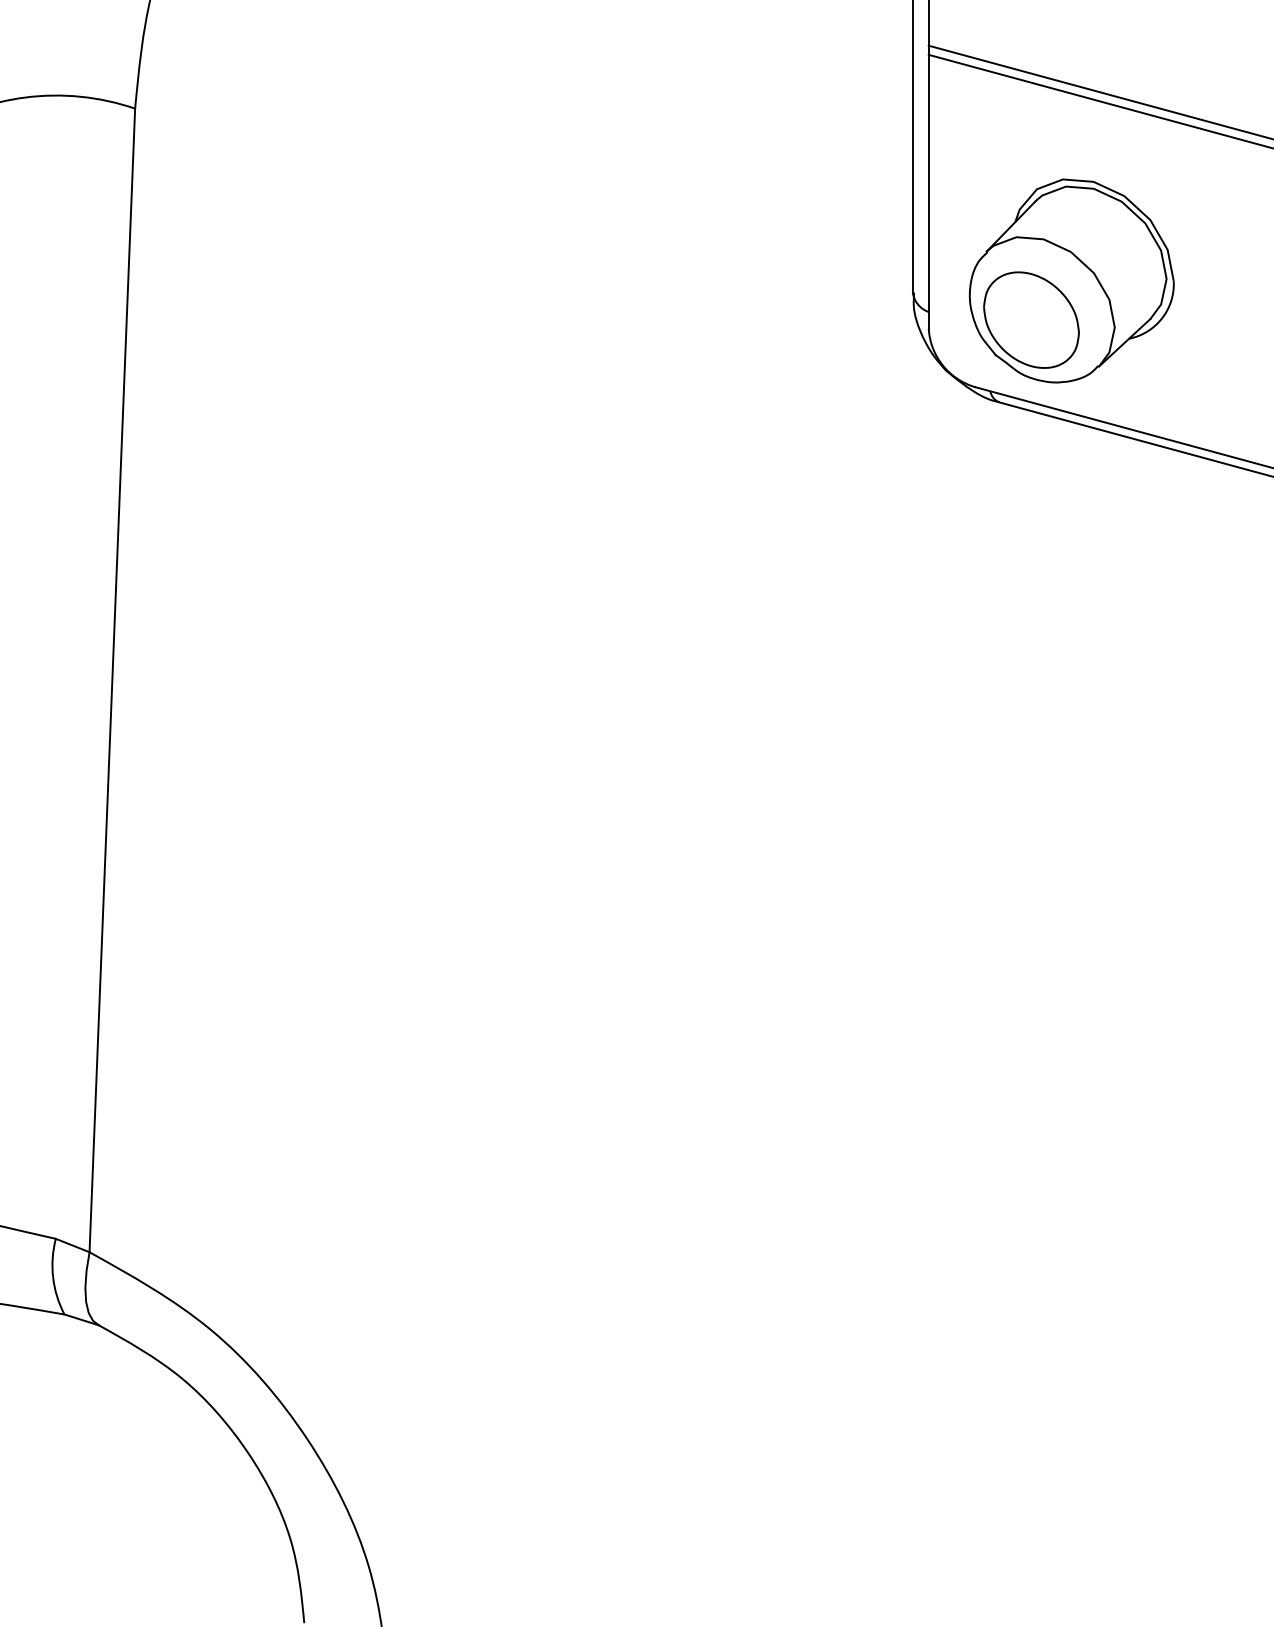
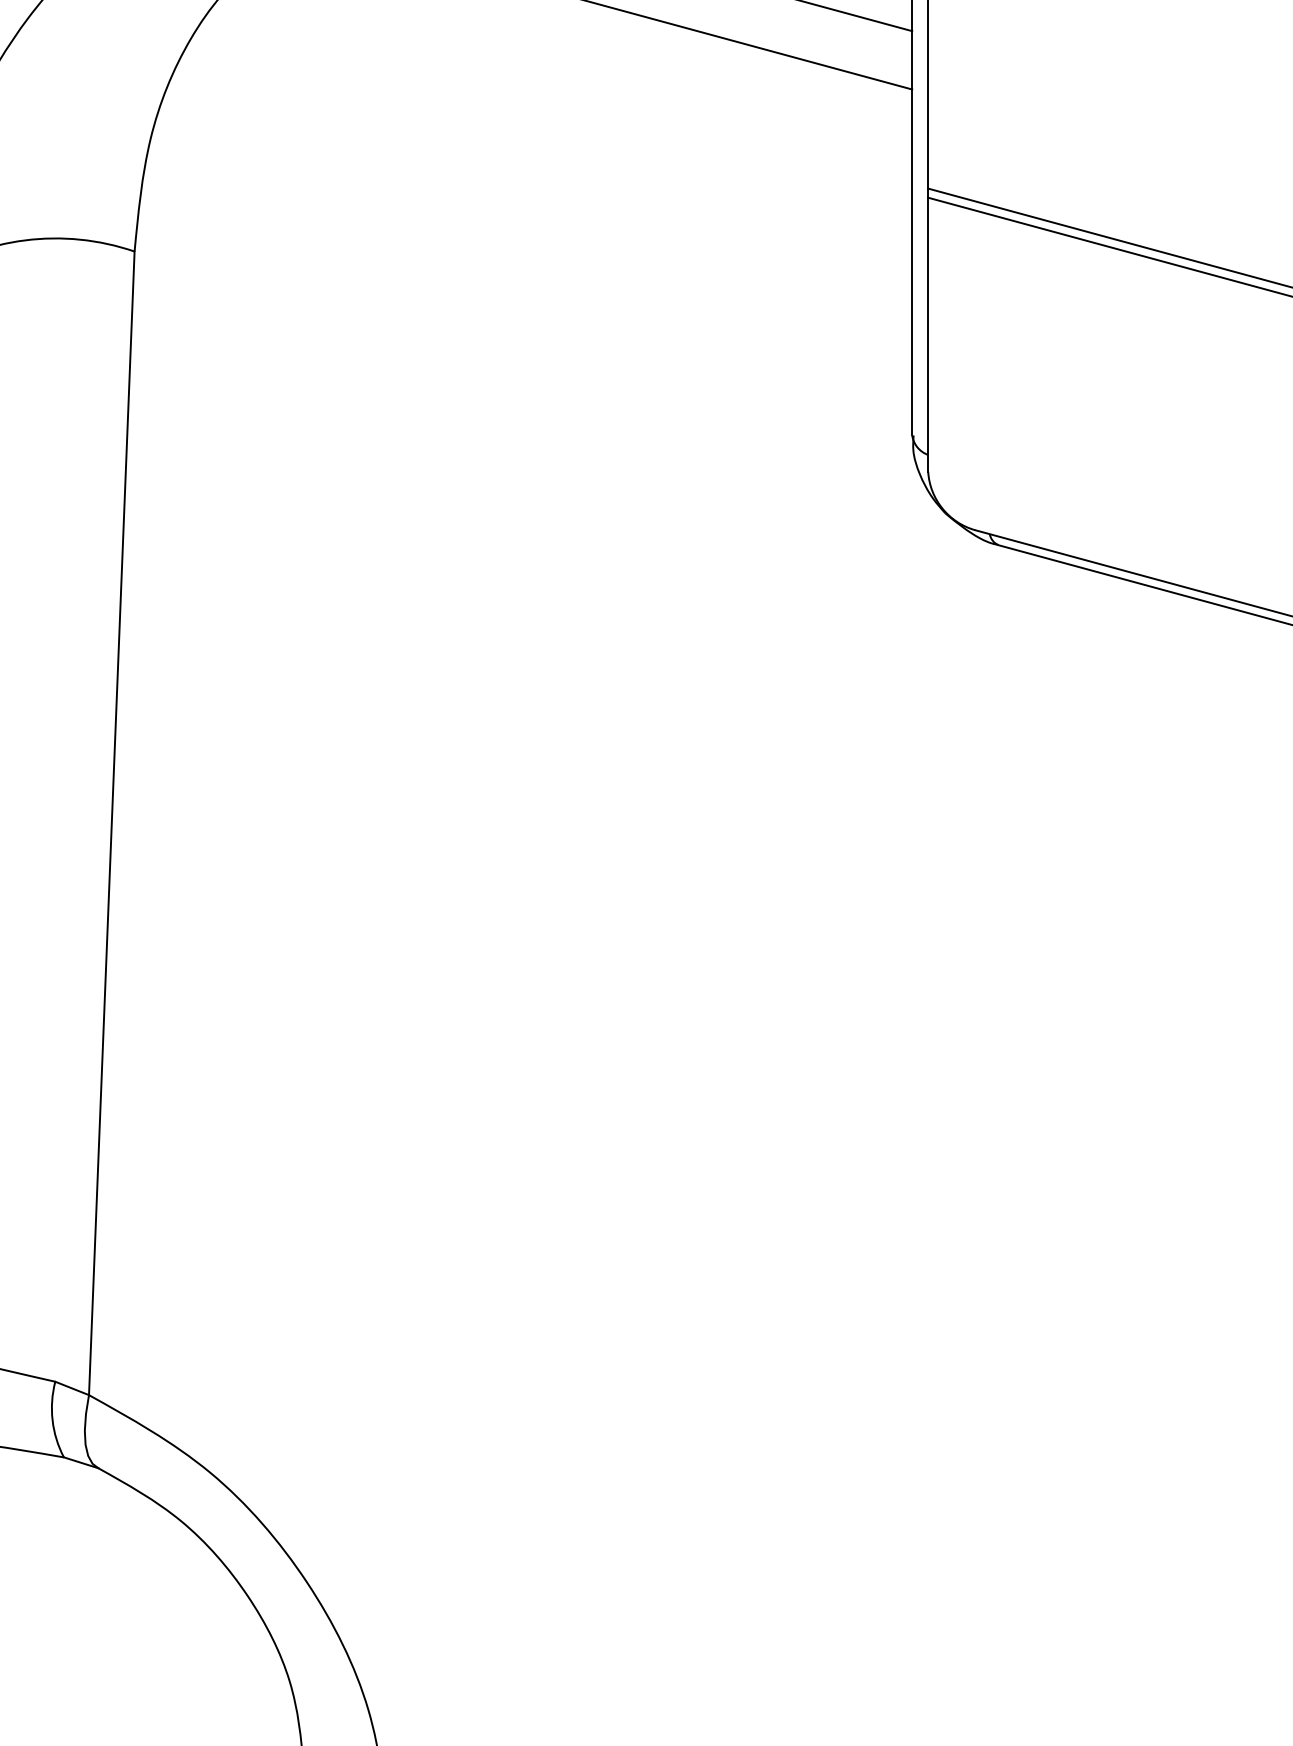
part: (1072, 280) -> (1071, 423), removed

